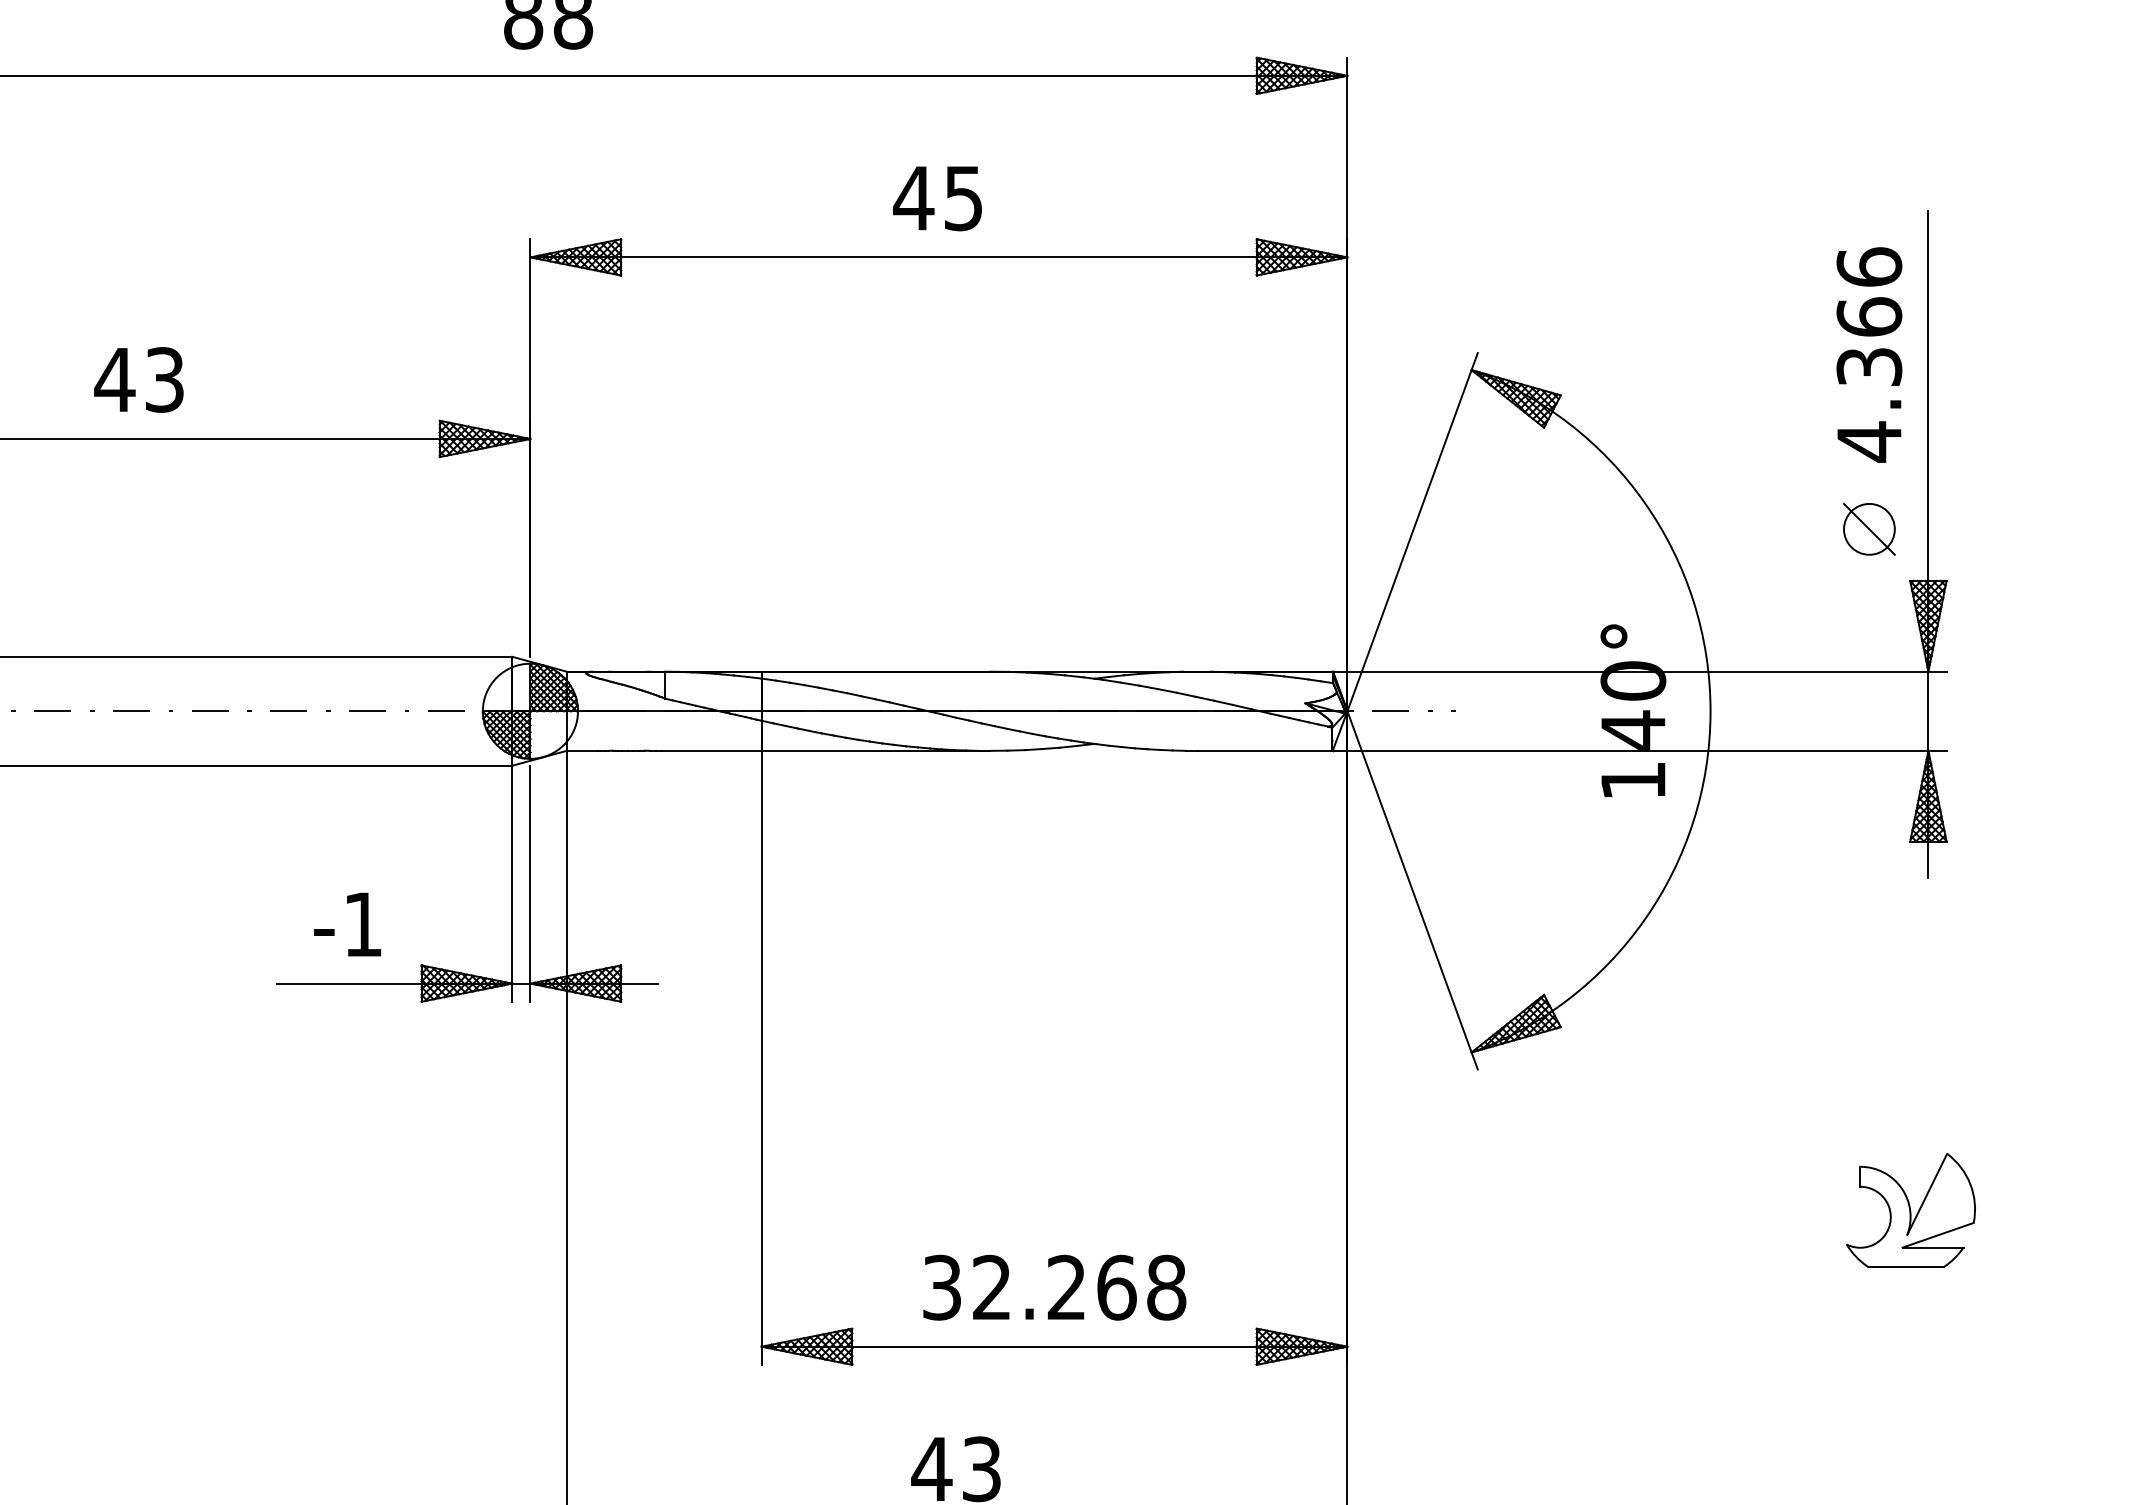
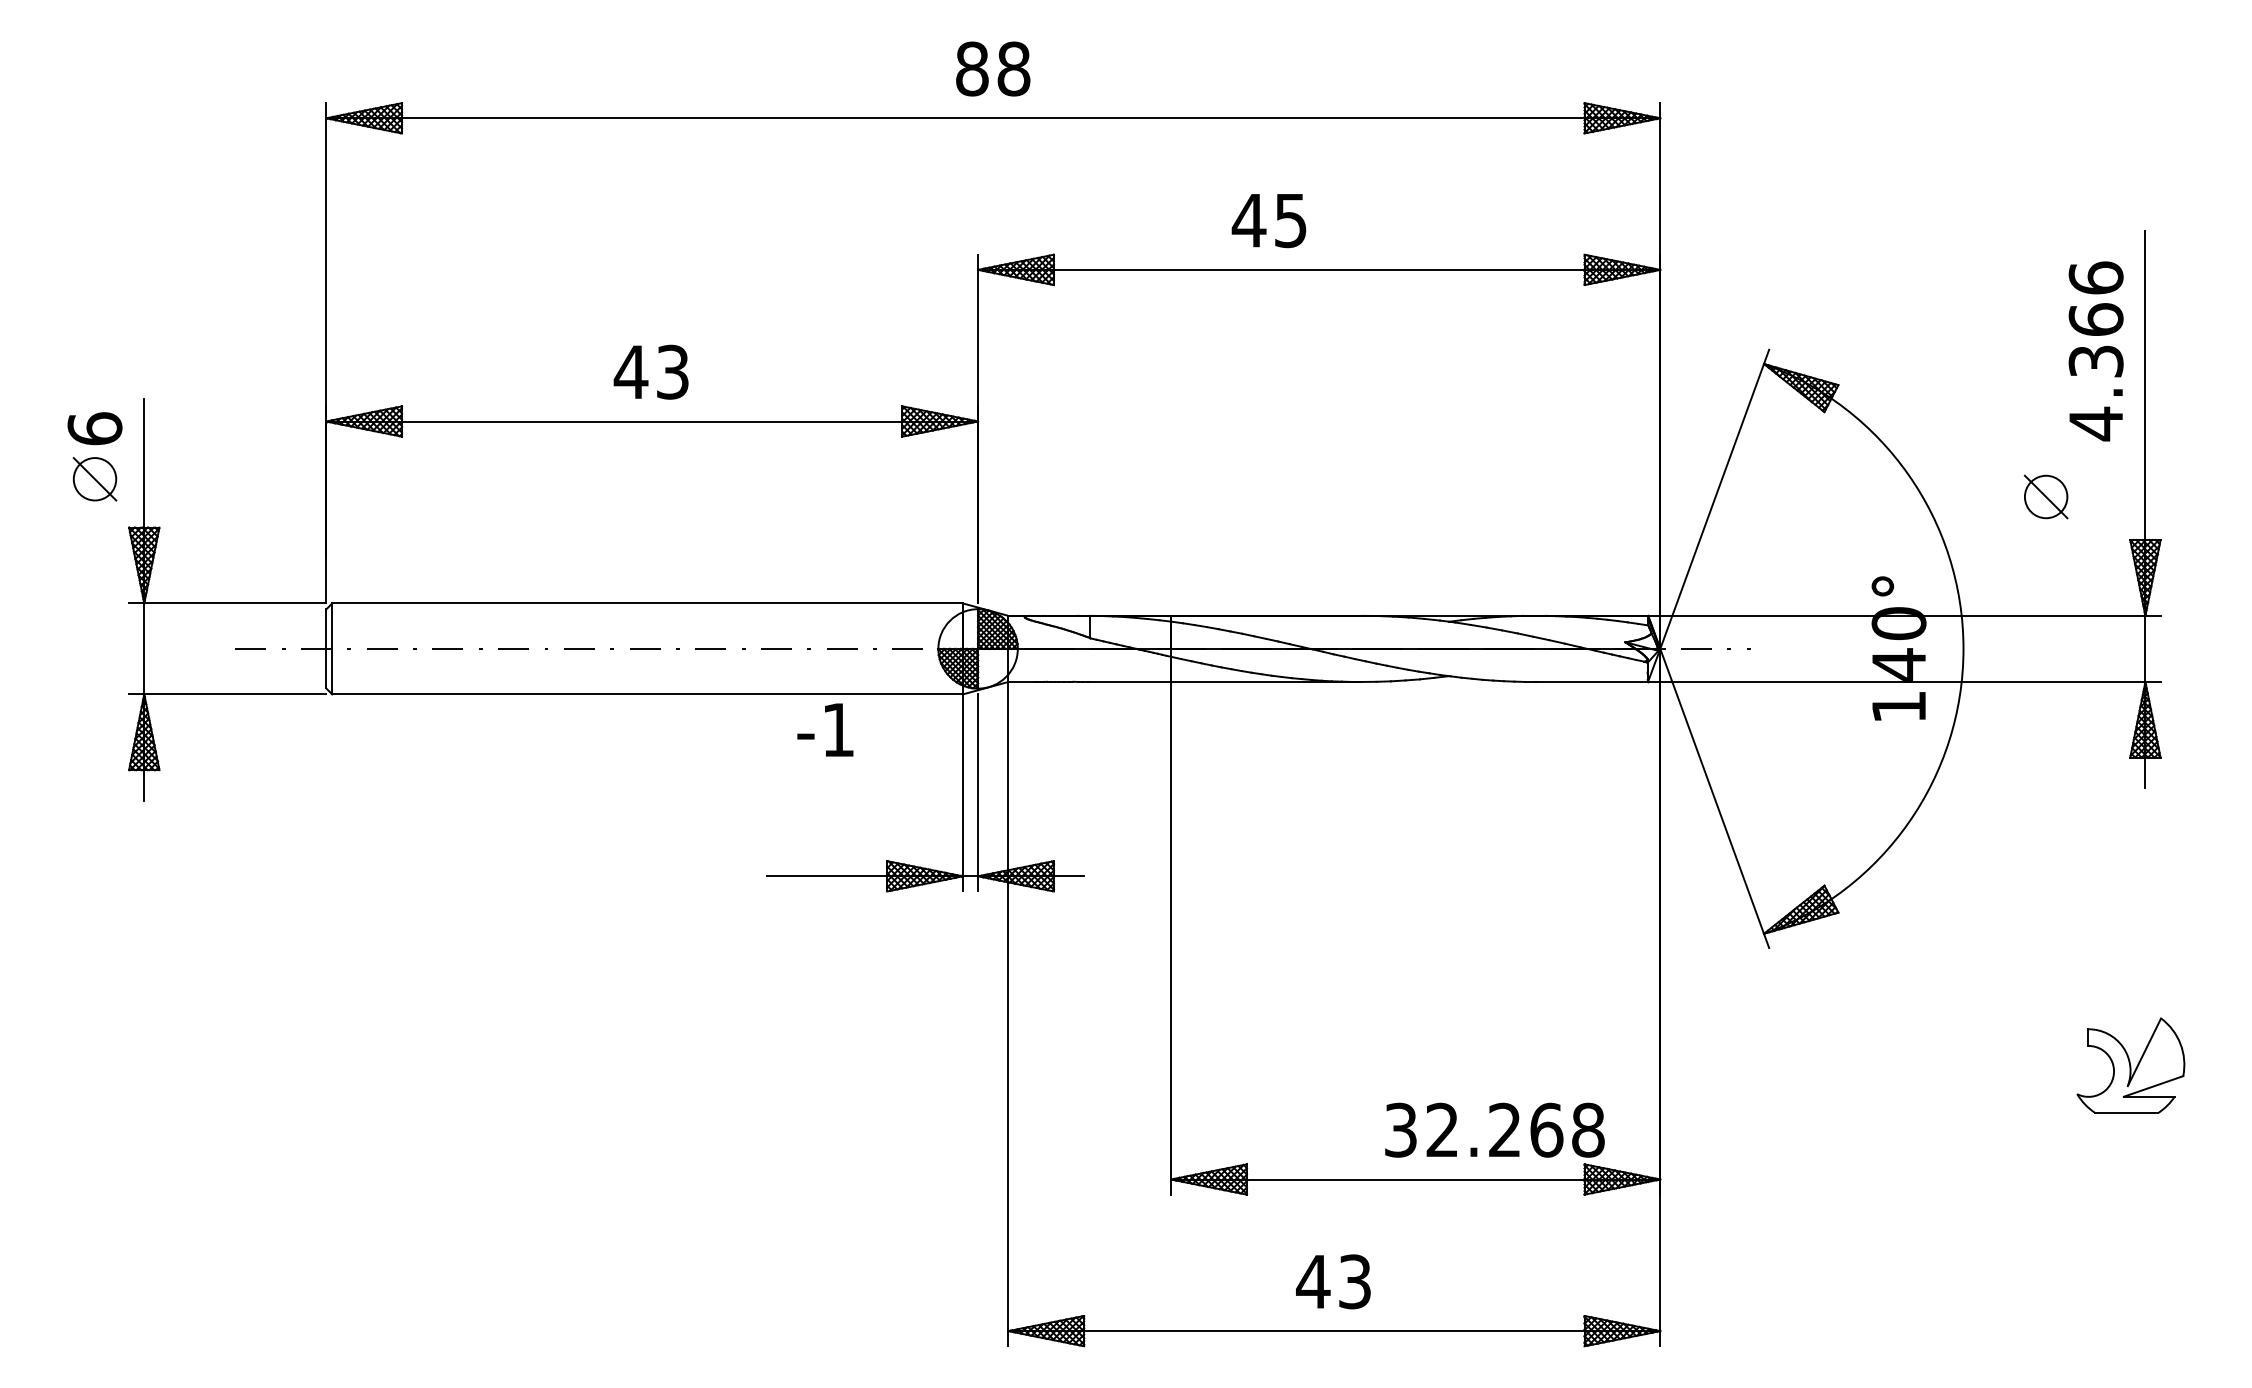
text: (936, 199) -> (1268, 221), moved
part: (1868, 528) -> (2045, 496), moved
text: (347, 923) -> (825, 729), moved
text: (1054, 1286) -> (1494, 1129), moved

